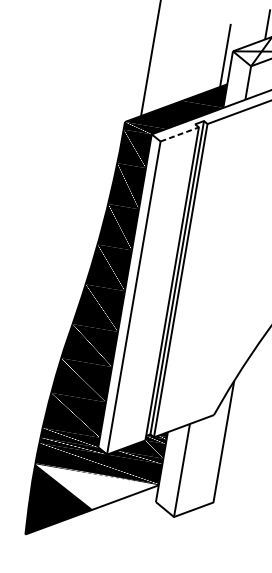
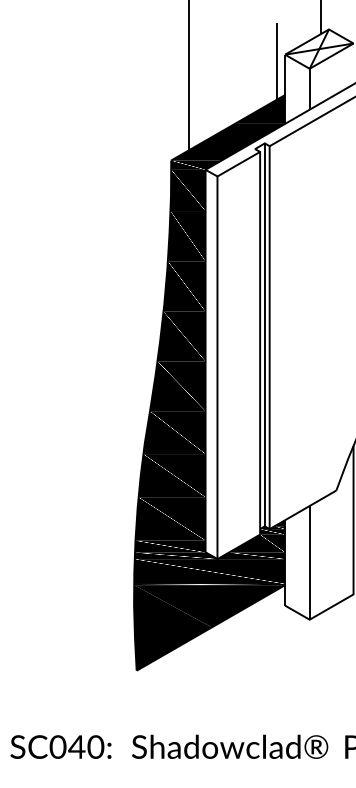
line: (179, 134) -> (238, 164), dashed -> solid
fill: (93, 492) -> (209, 606), added

